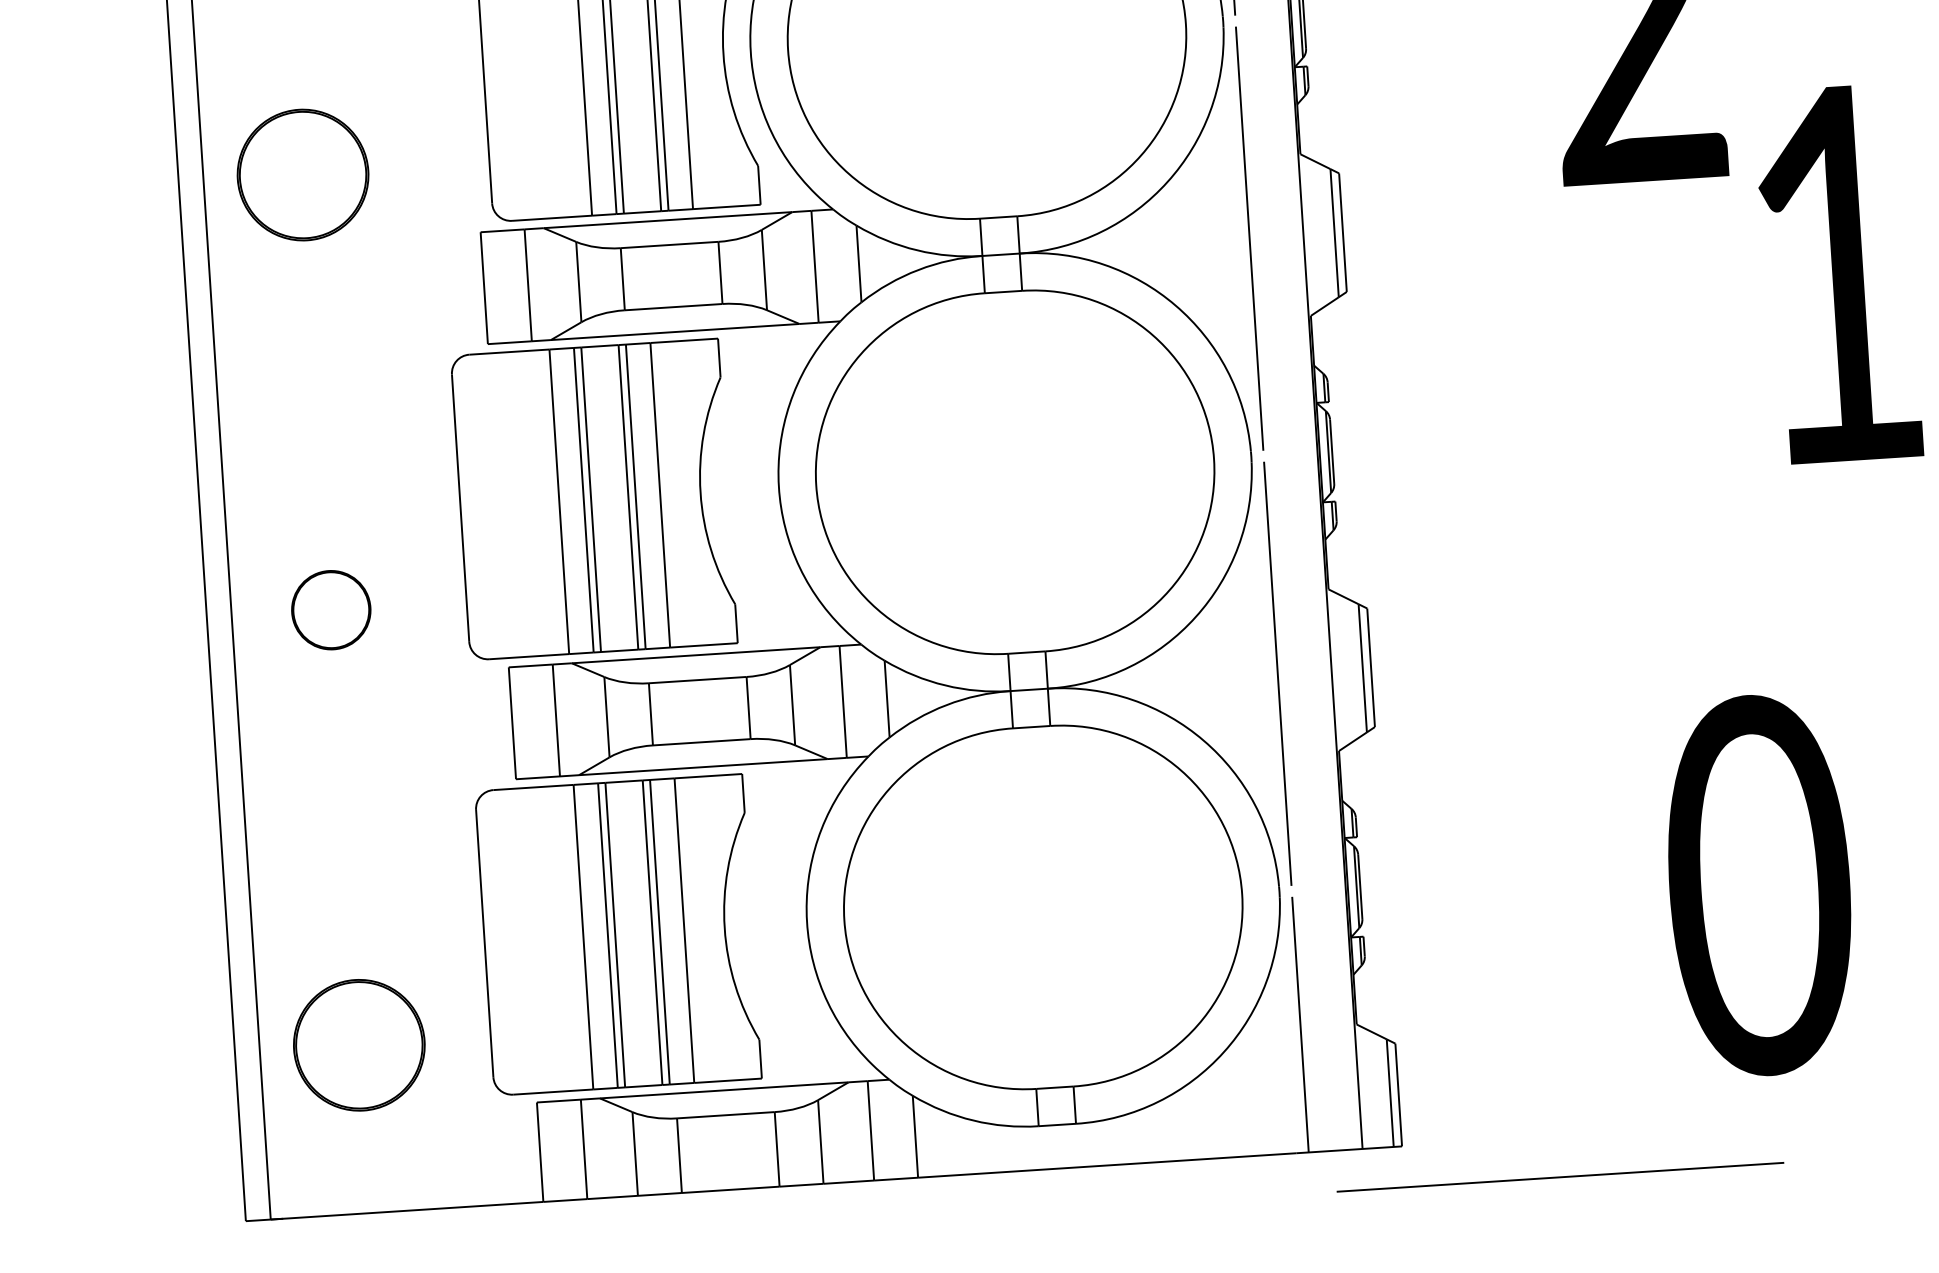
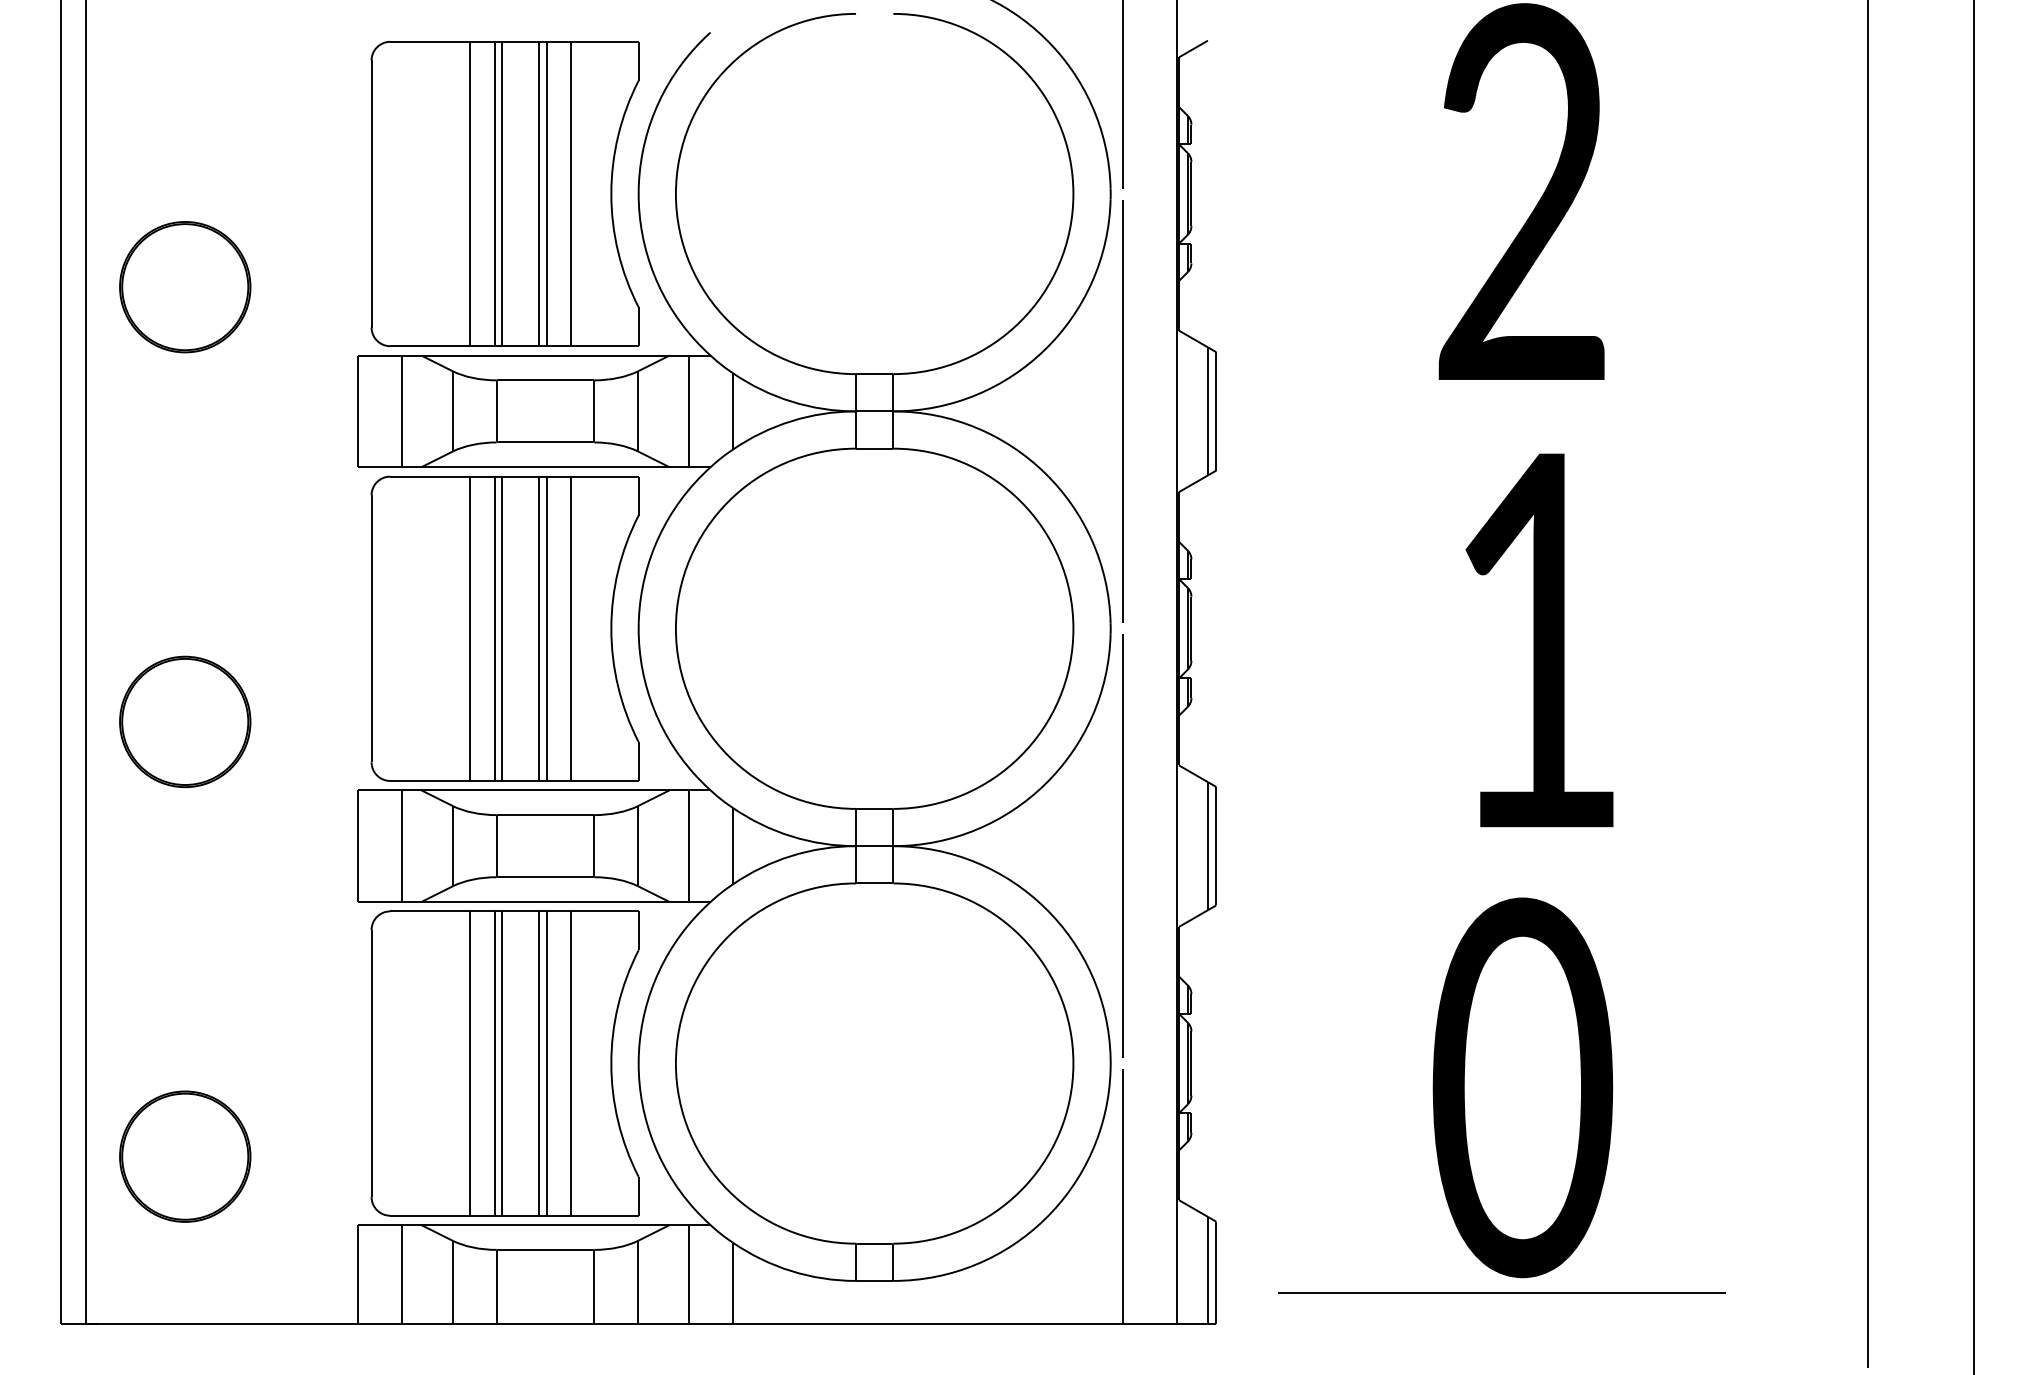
text: (1838, 274) -> (1539, 640), moved
part: (593, 499) -> (504, 628), moved
part: (331, 609) -> (185, 721), size x1.67
text: (1759, 885) -> (1522, 1087), moved
part: (617, 934) -> (504, 1063), moved
line: (1559, 1176) -> (1501, 1292), moved

